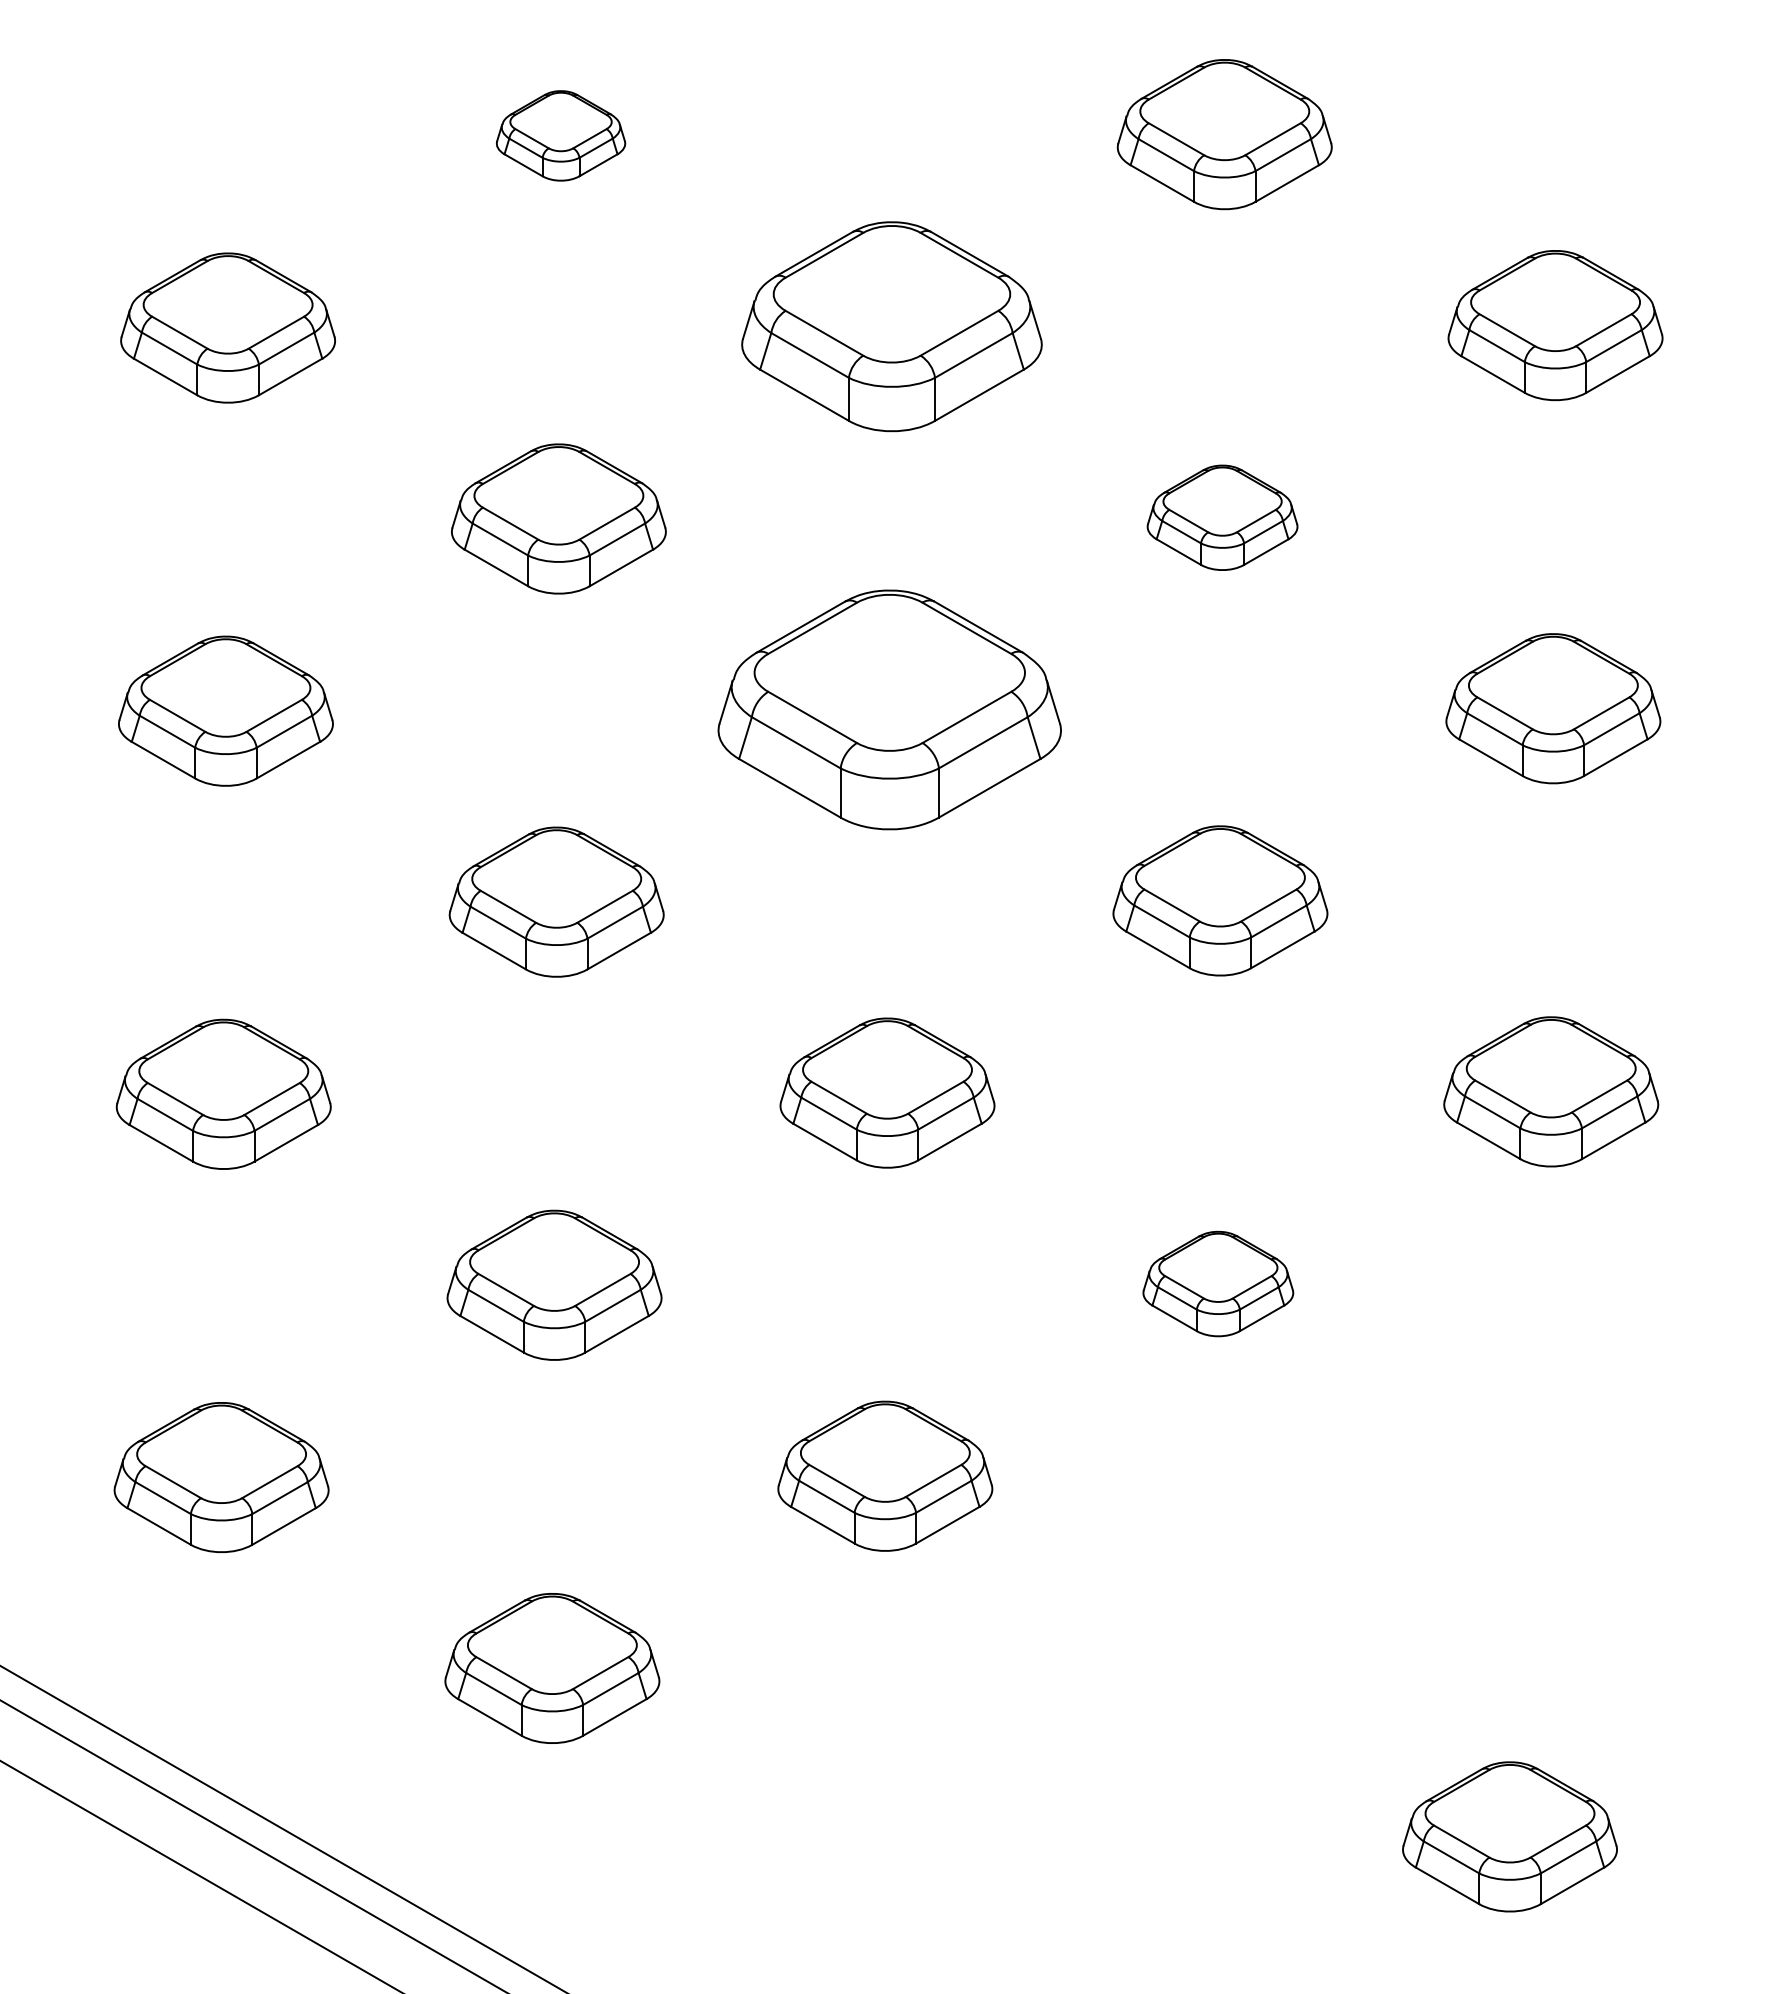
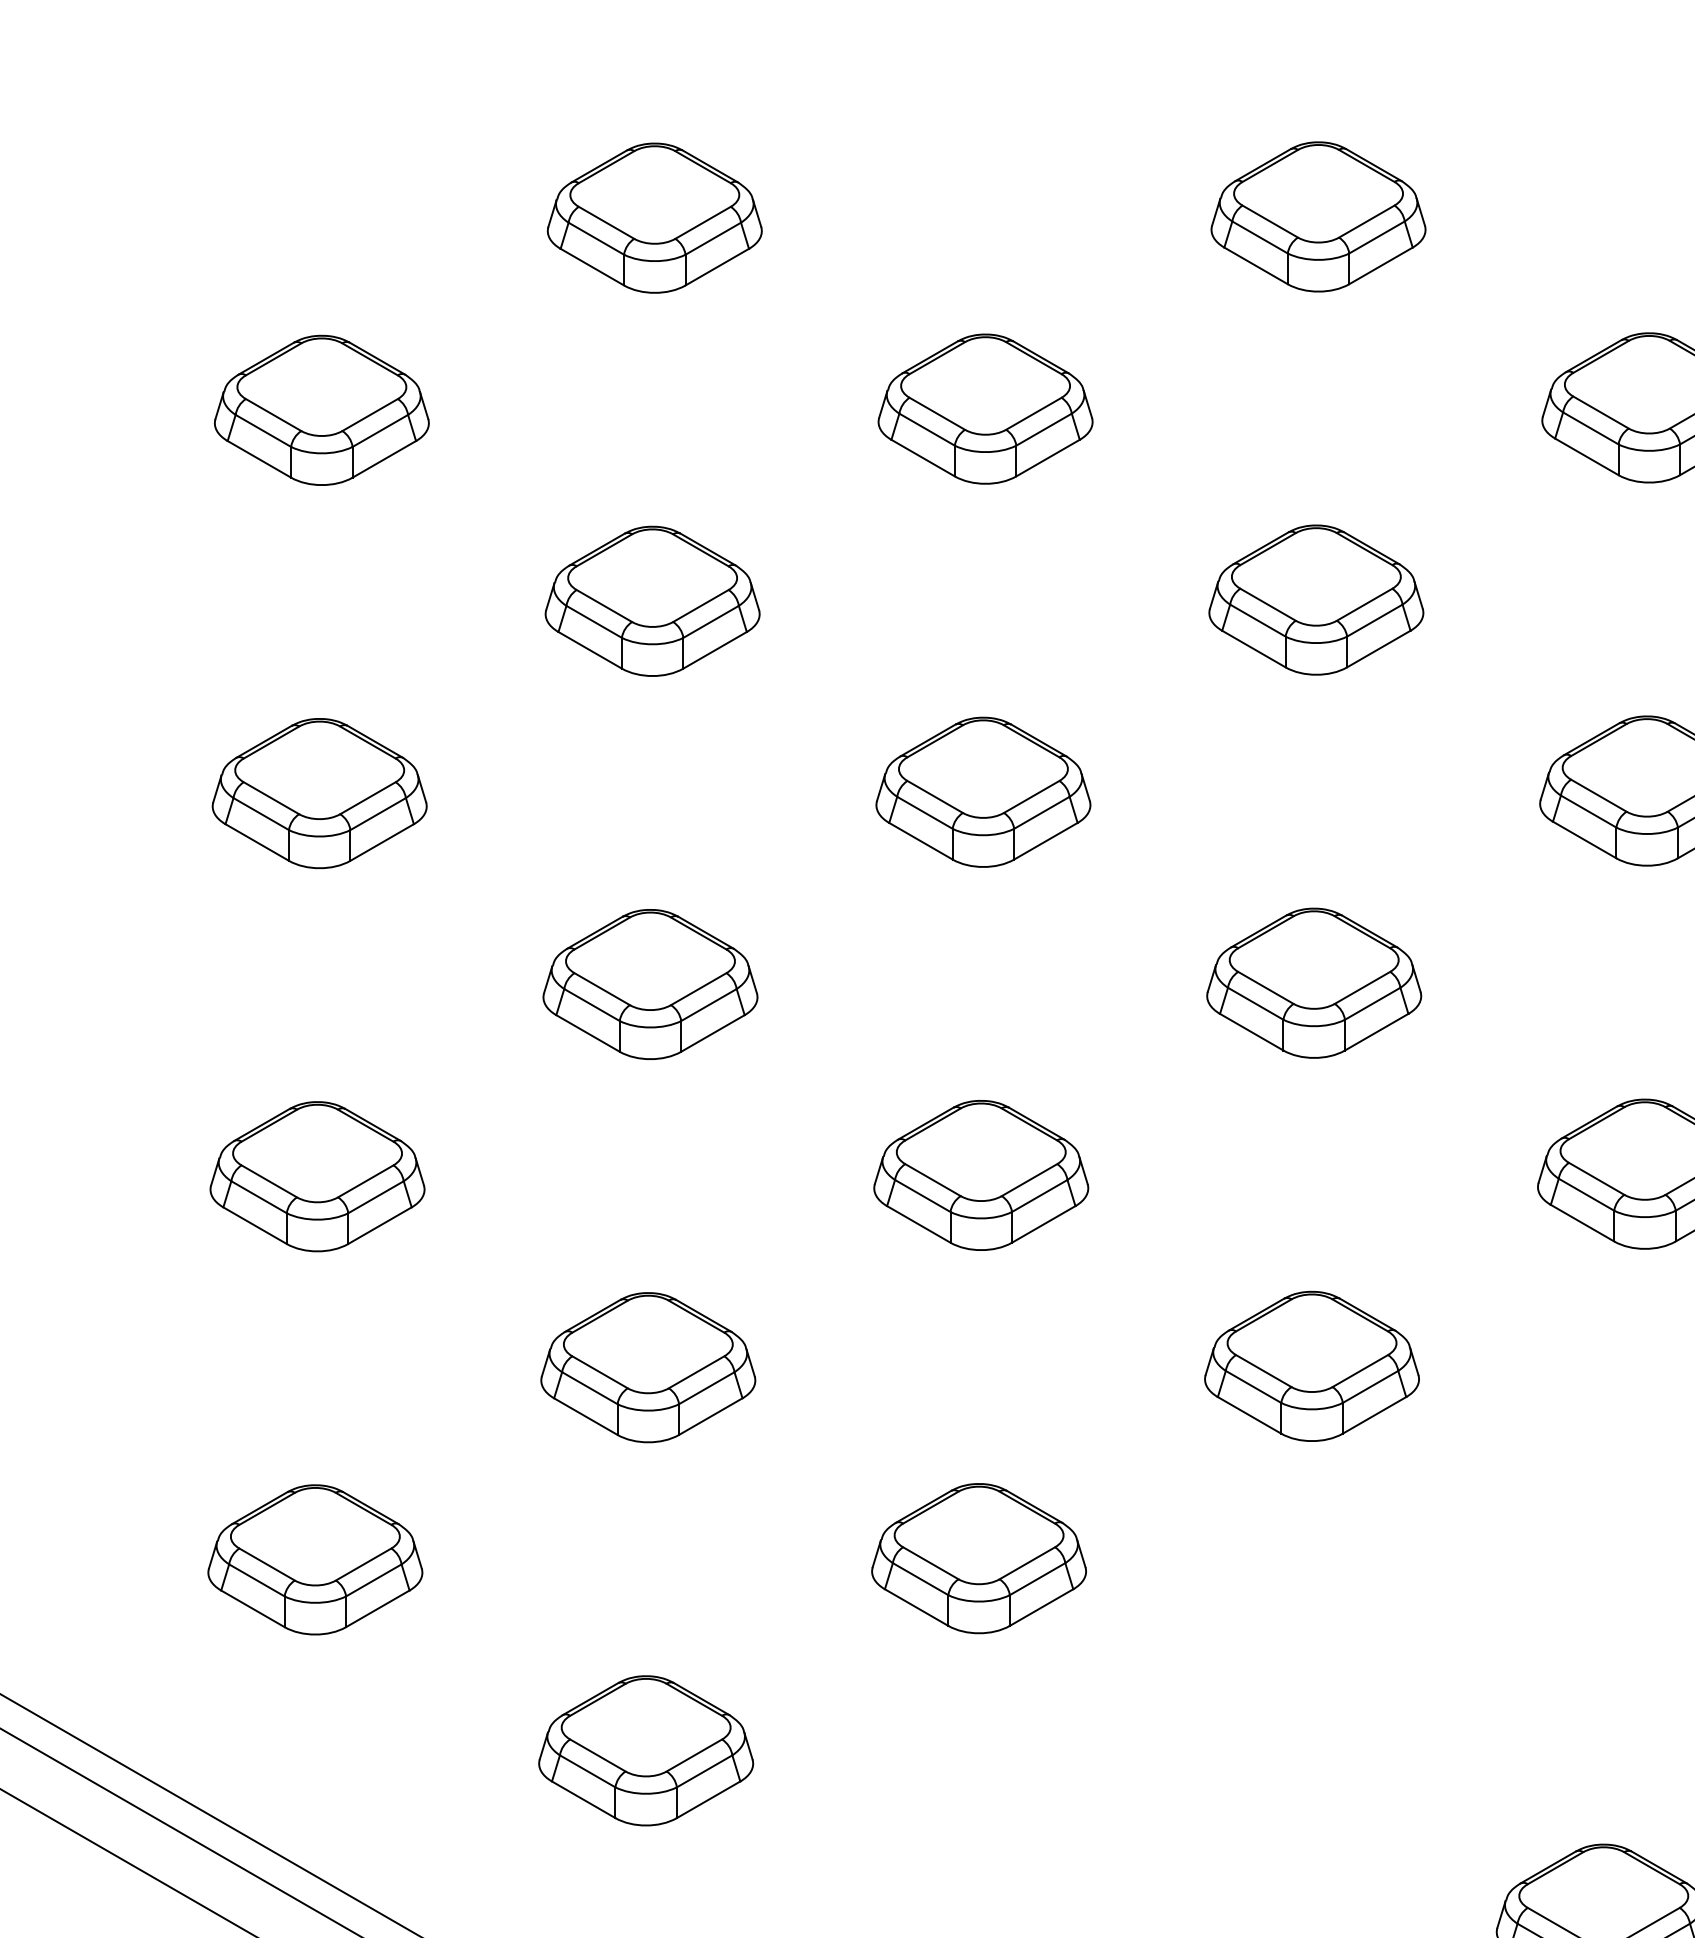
part: (560, 135) -> (654, 217), size x1.67
part: (891, 326) -> (985, 408), size x0.71
part: (1222, 517) -> (1316, 599), size x1.43
part: (889, 709) -> (983, 791), size x0.62
part: (1218, 1283) -> (1312, 1365), size x1.43

